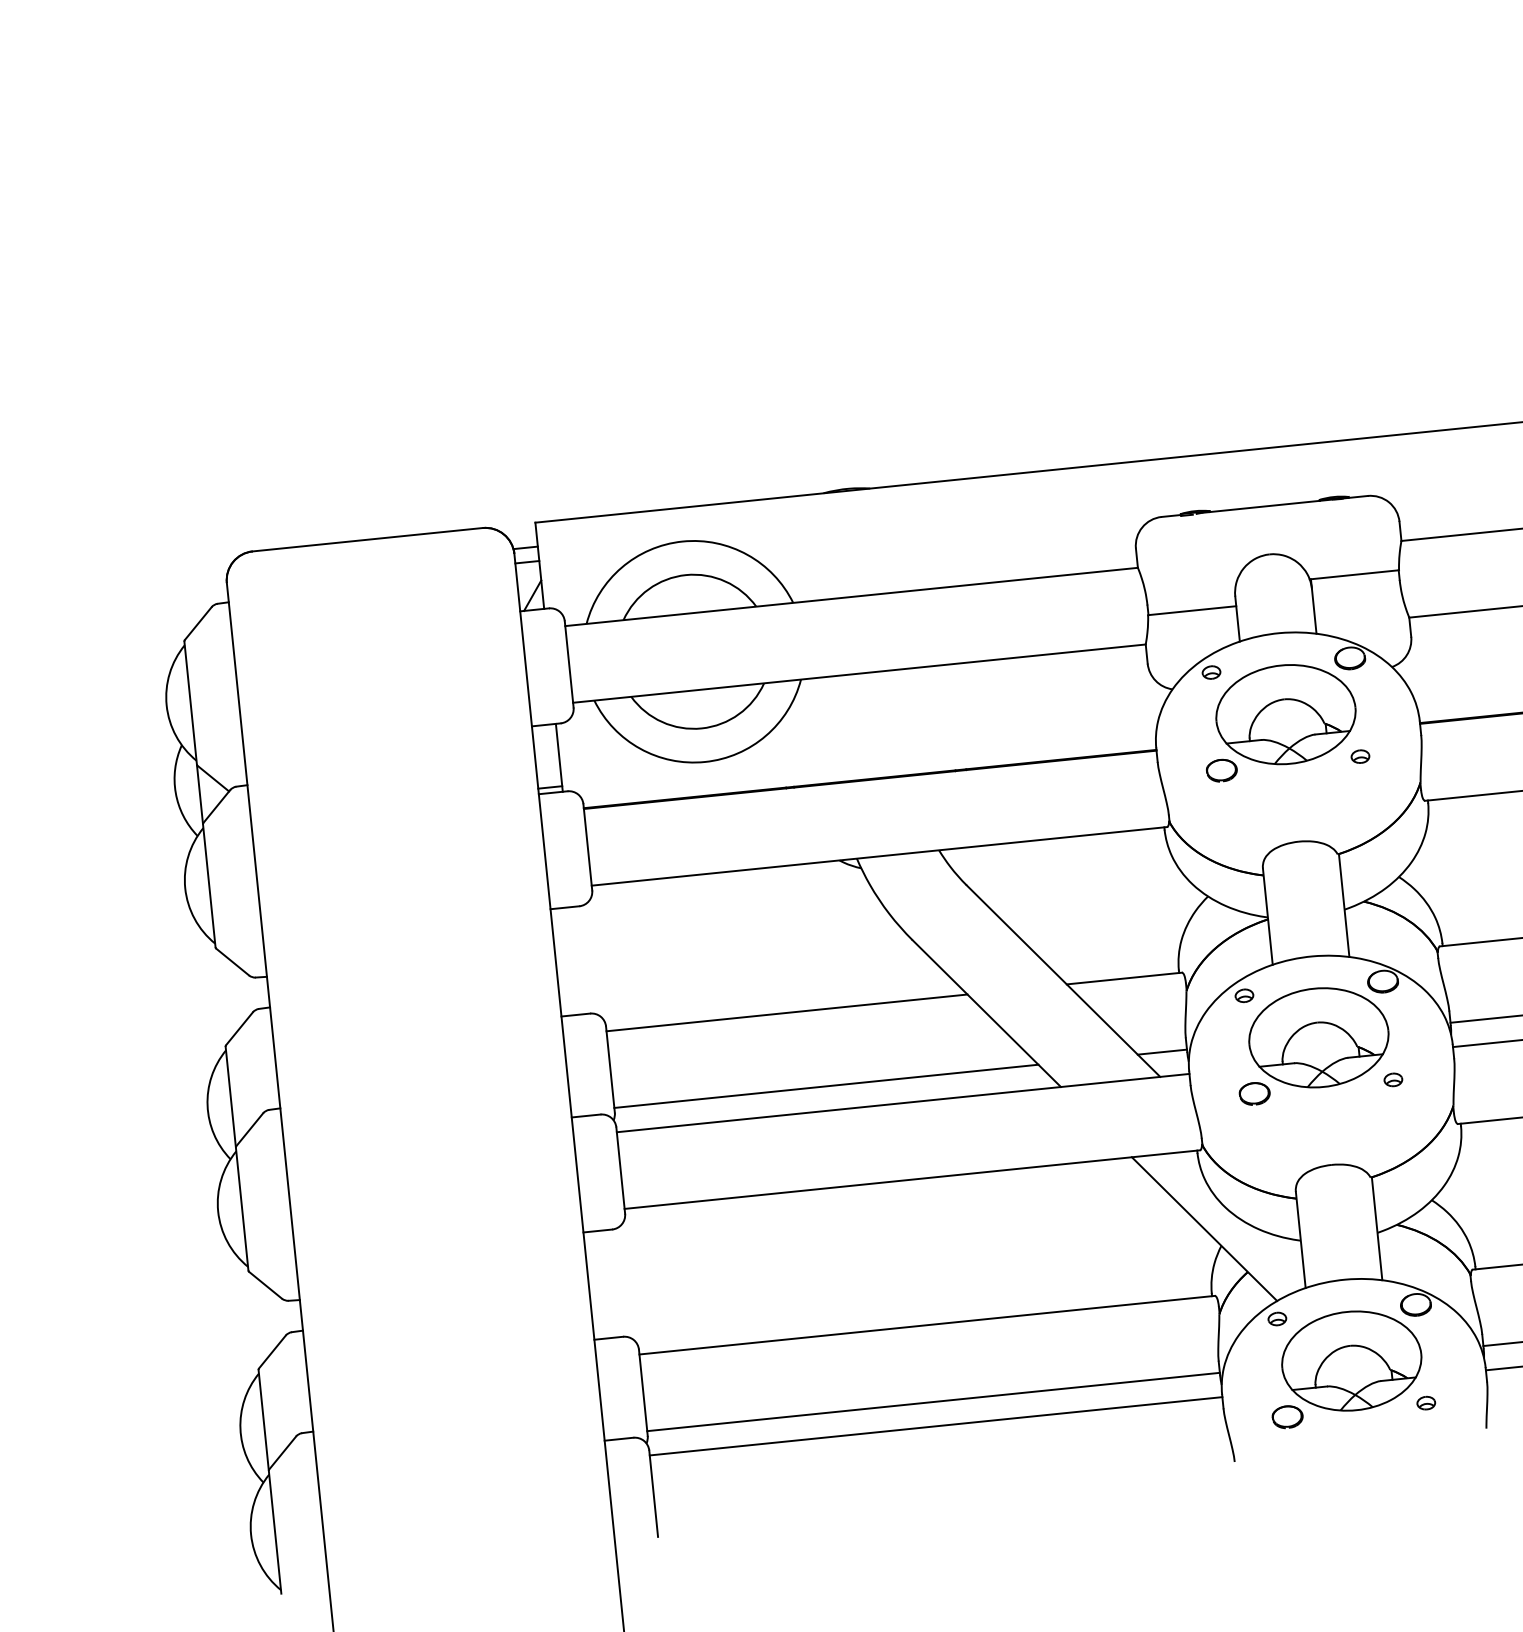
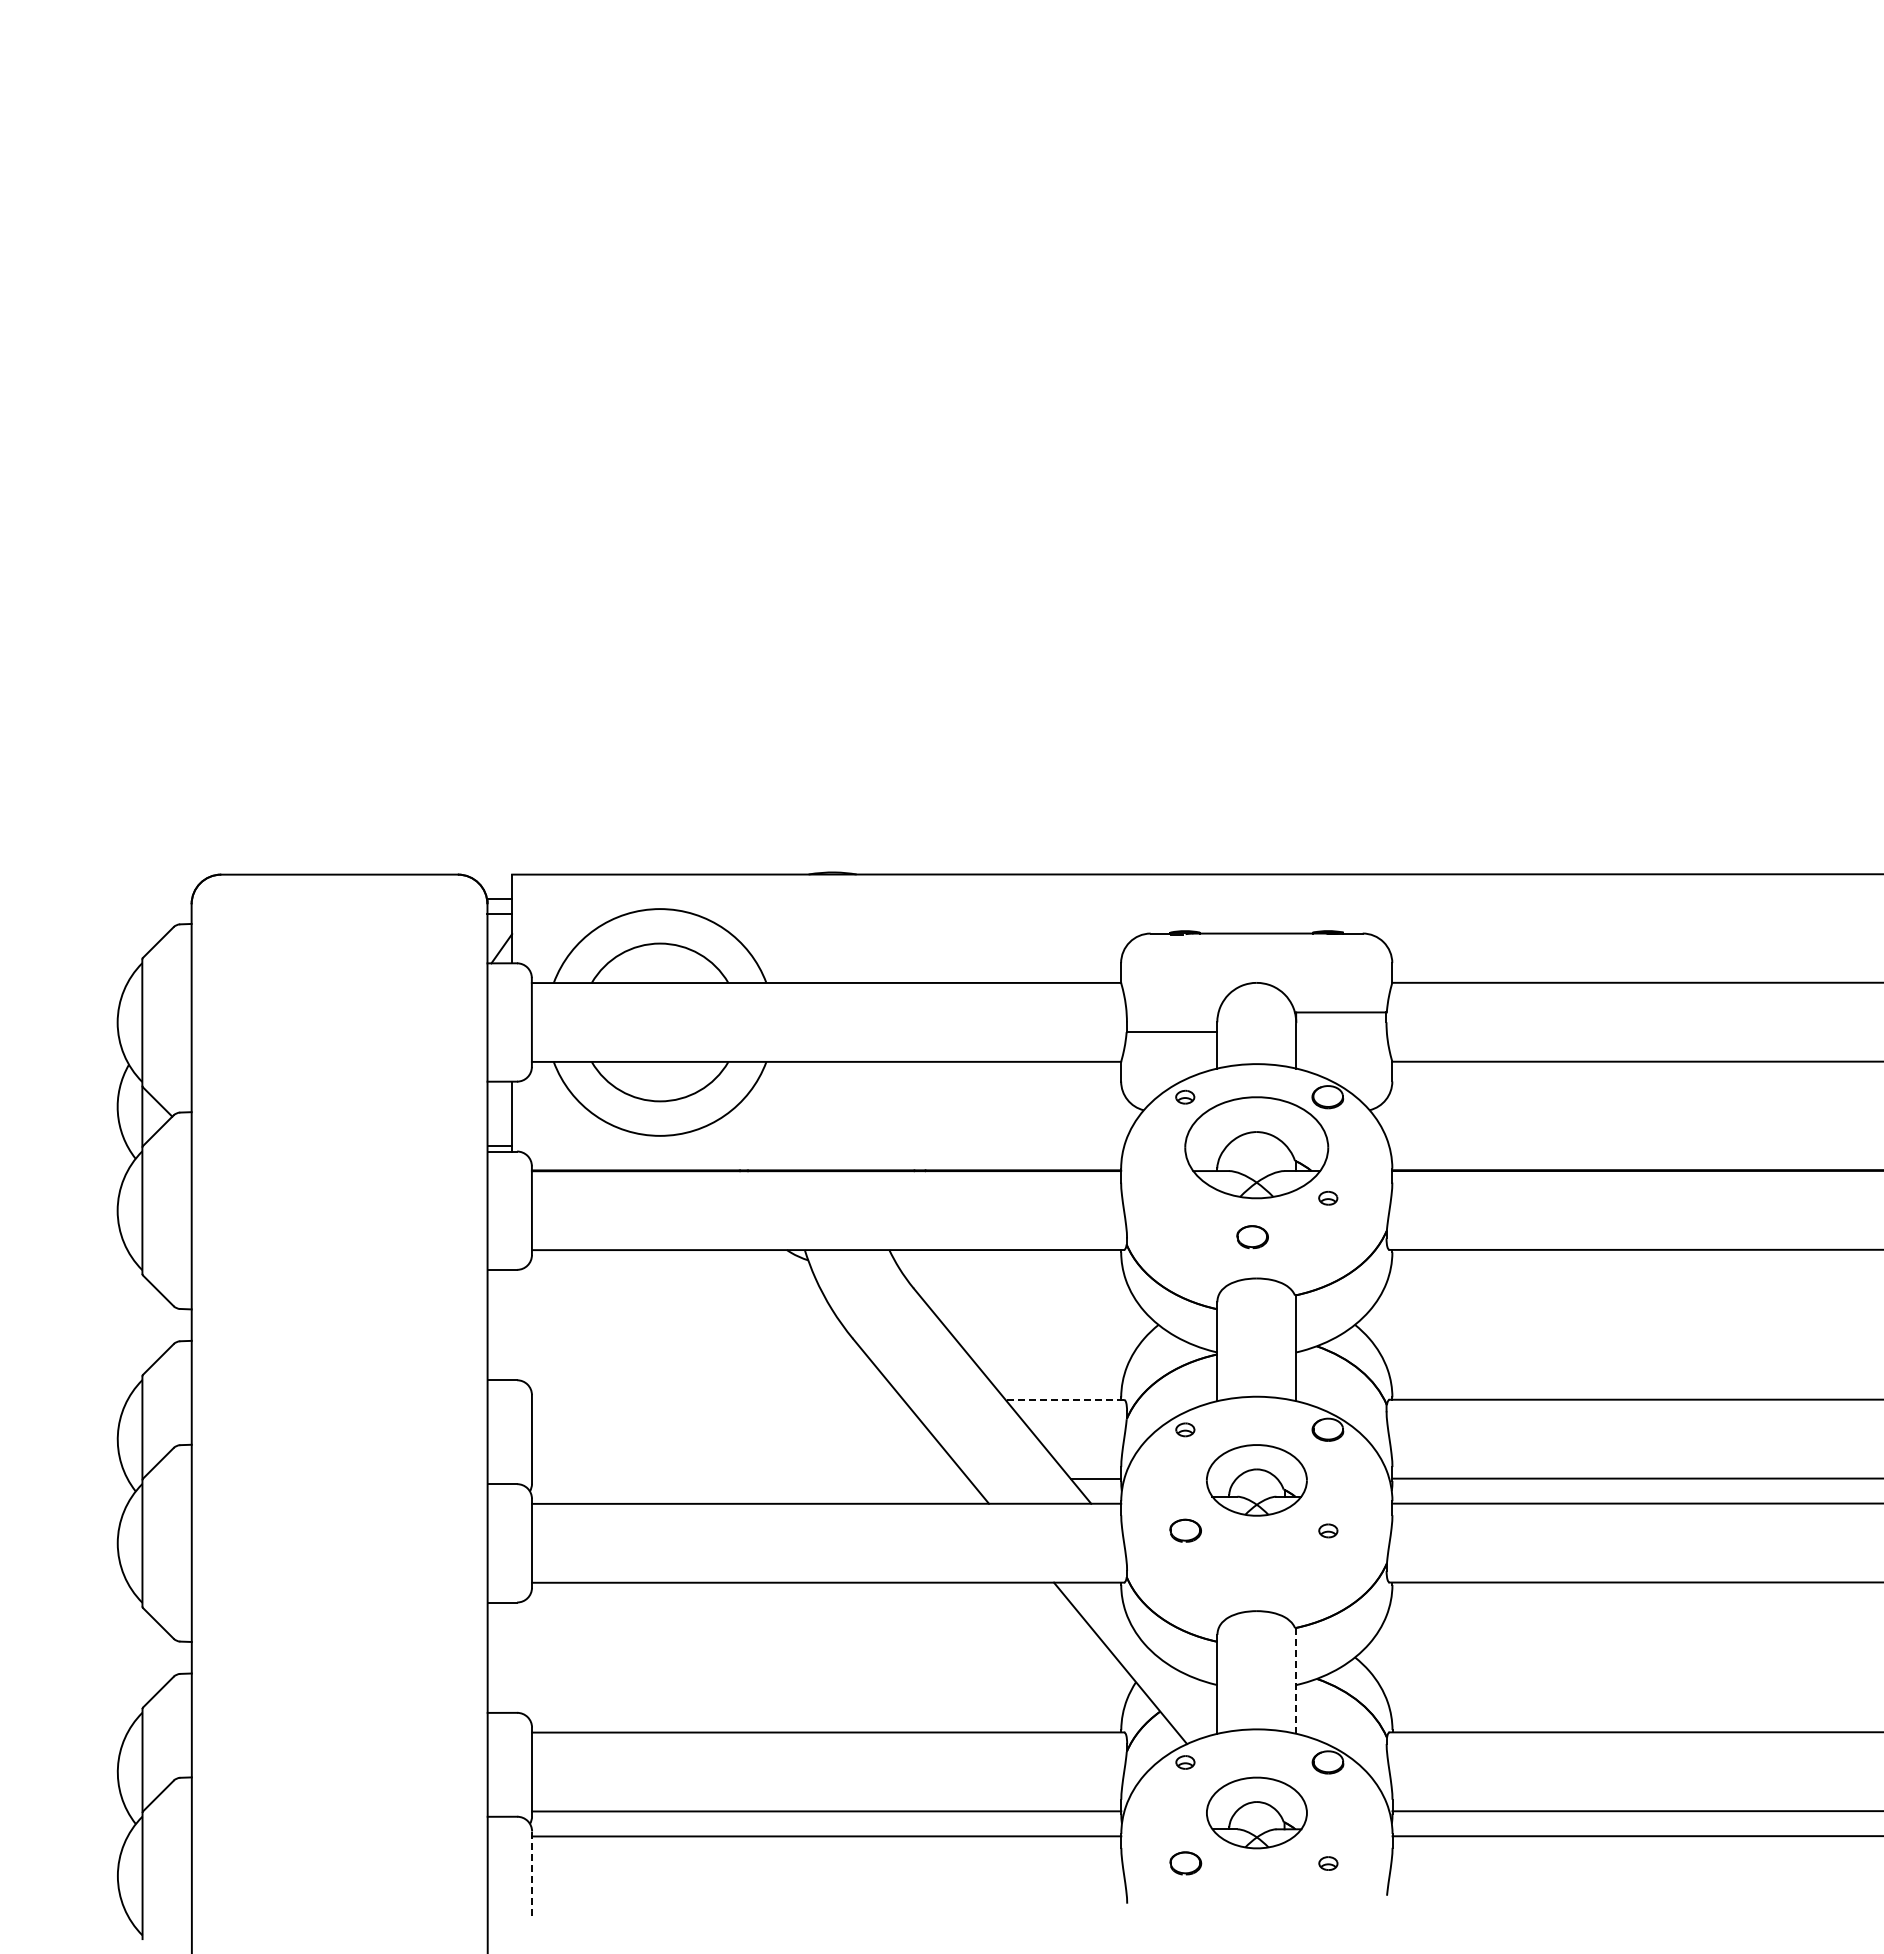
part: (1221, 770) -> (1252, 1237), moved
line: (1124, 978) -> (1064, 1399), solid -> dashed
line: (786, 1012) -> (717, 1399), removed
part: (1318, 1038) -> (1256, 1480), size x0.7
line: (826, 1086) -> (750, 1478), removed
line: (1377, 1228) -> (1296, 1680), solid -> dashed
part: (1351, 1360) -> (1256, 1812), size x0.7
line: (654, 1494) -> (532, 1876), solid -> dashed

